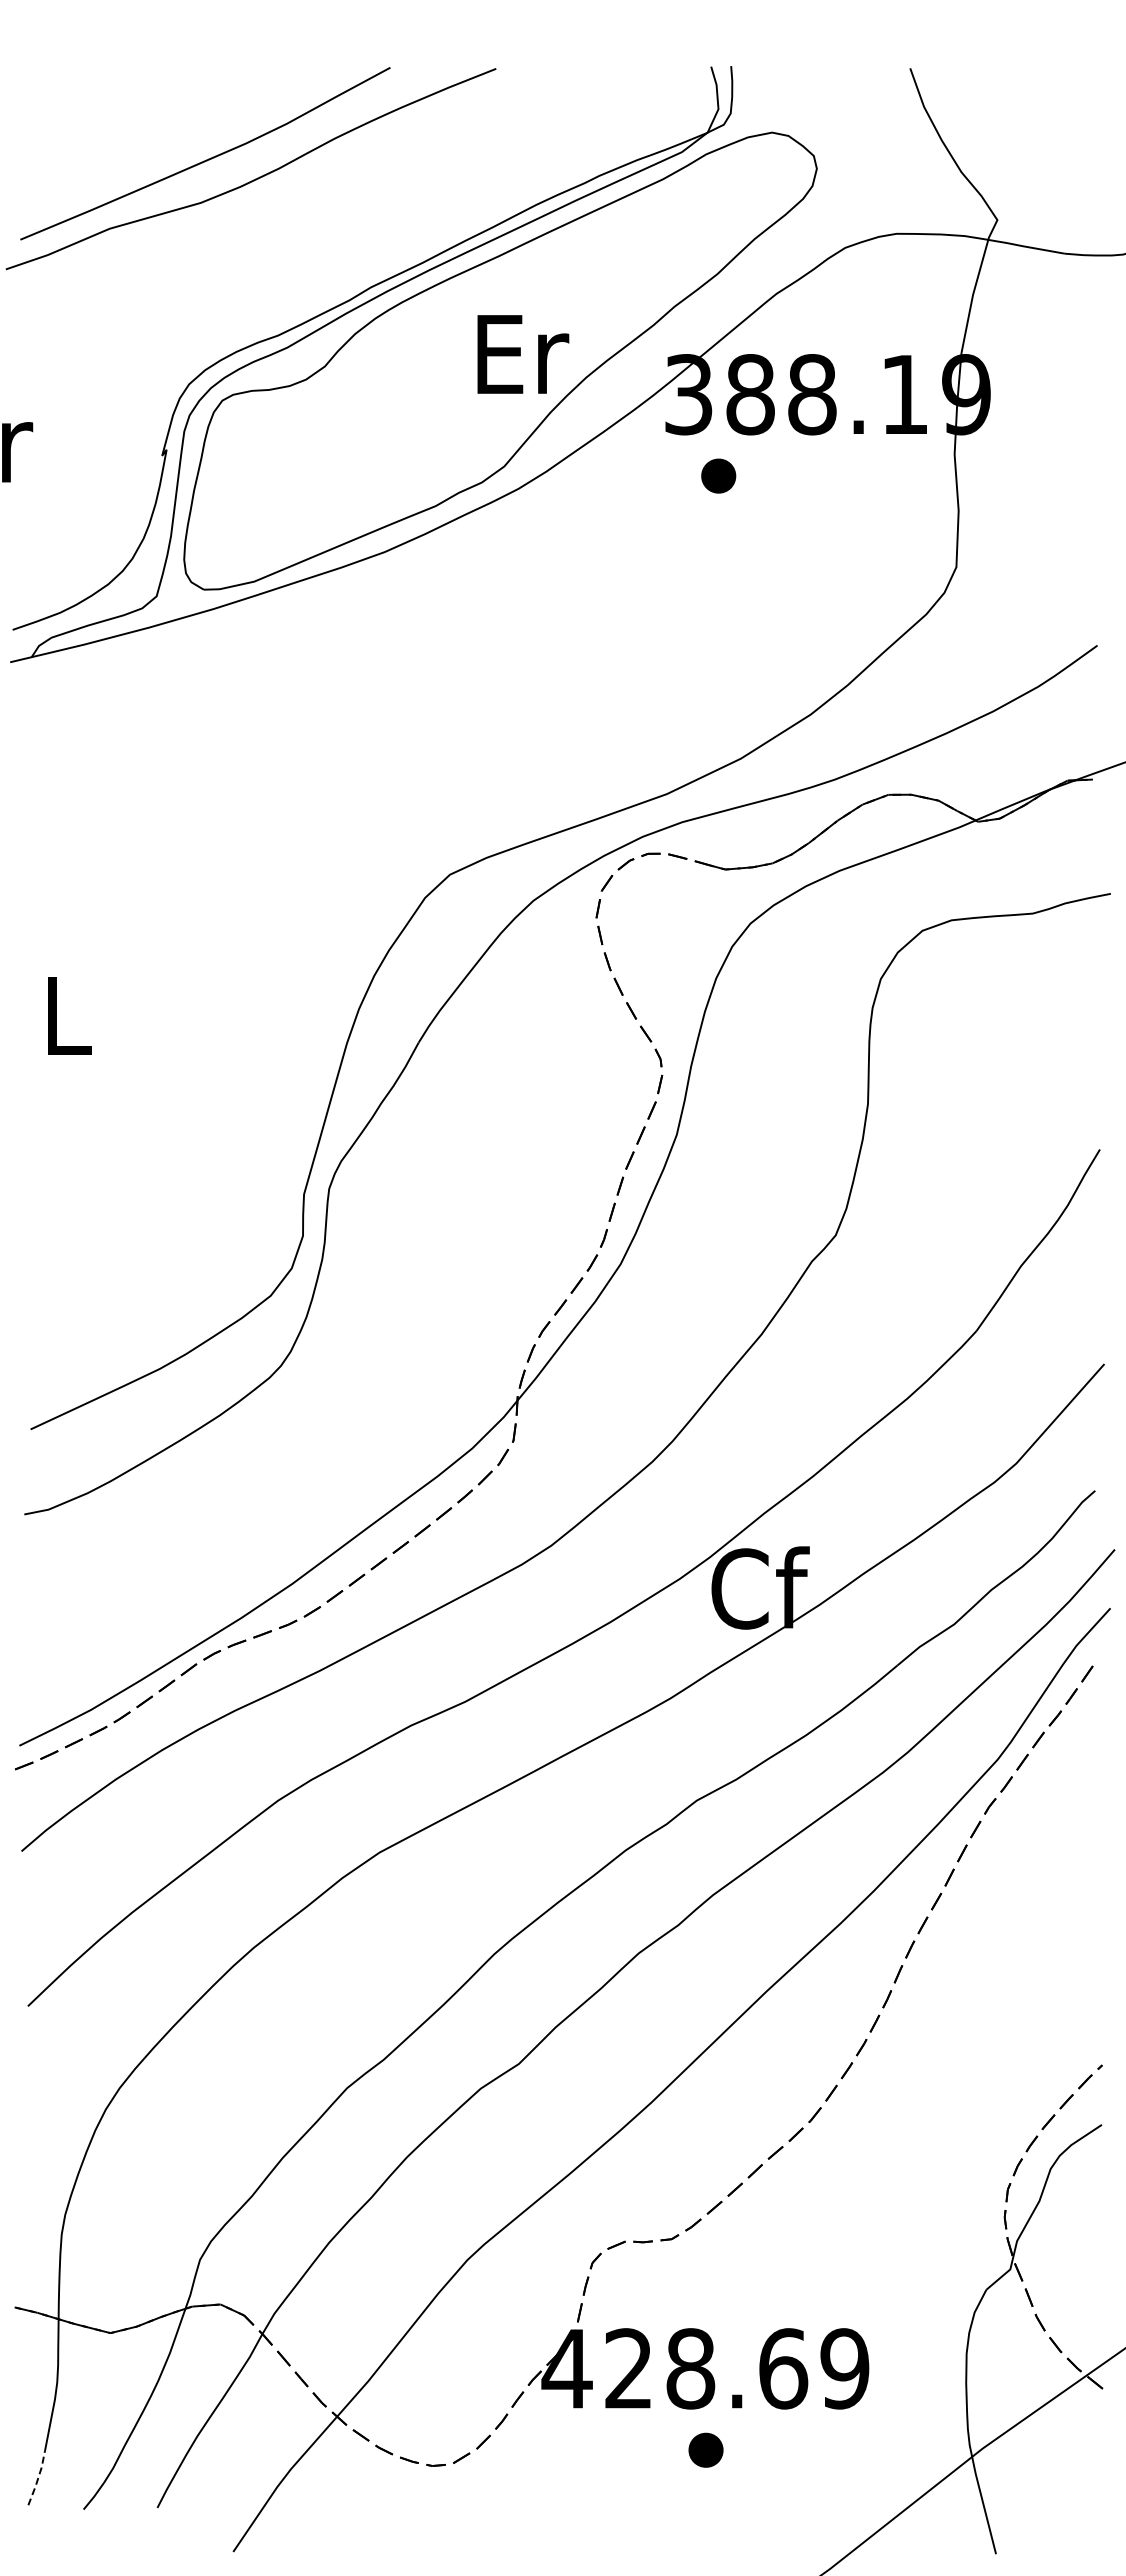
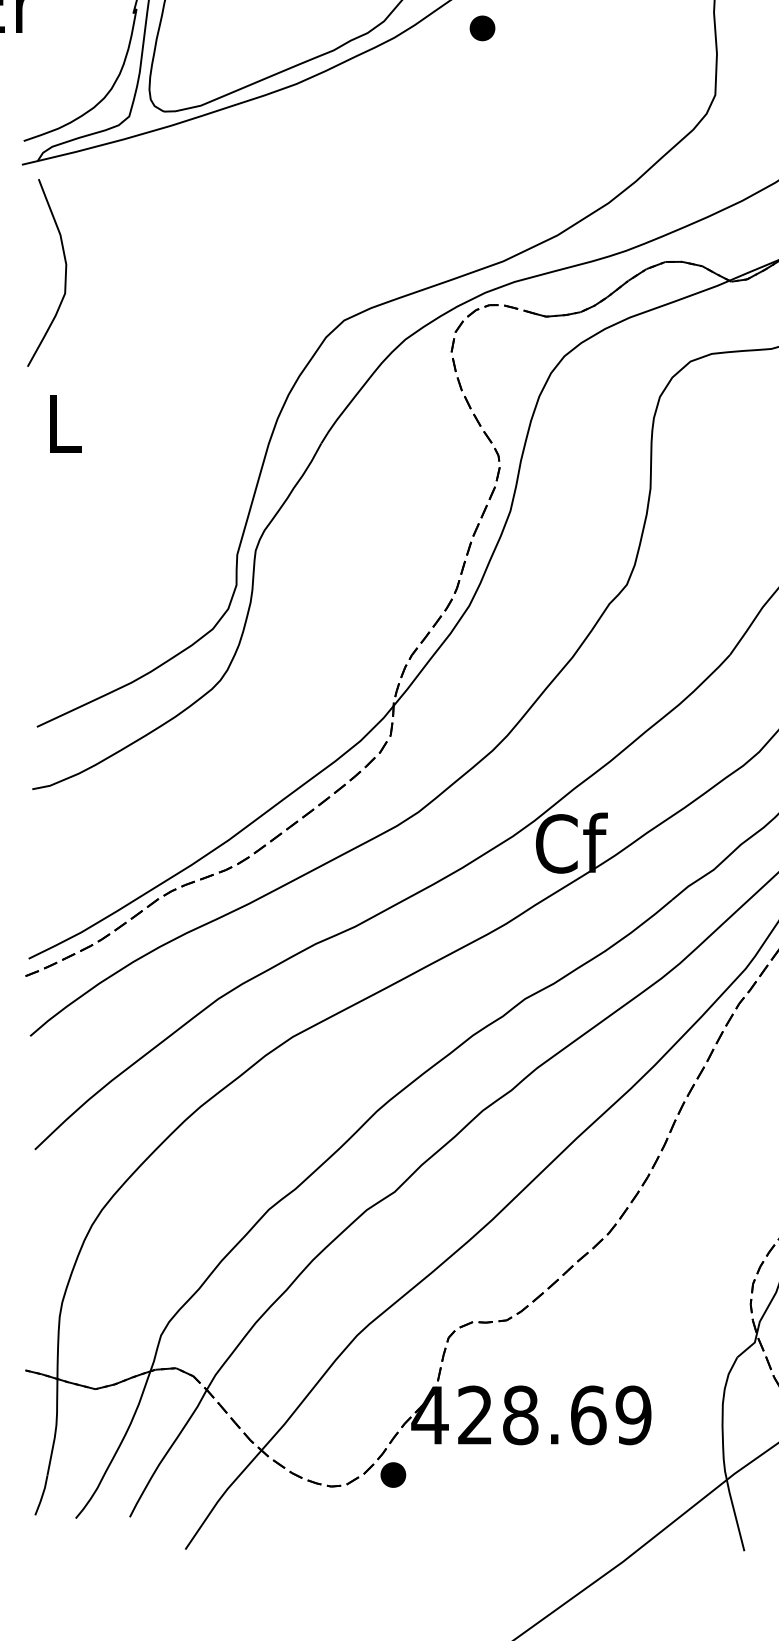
part: (718, 475) -> (482, 27), moved
curve: (69, 809) -> (65, 272), added
part: (705, 2449) -> (392, 1474), moved
line: (38, 2478) -> (42, 1495), dashed -> solid

